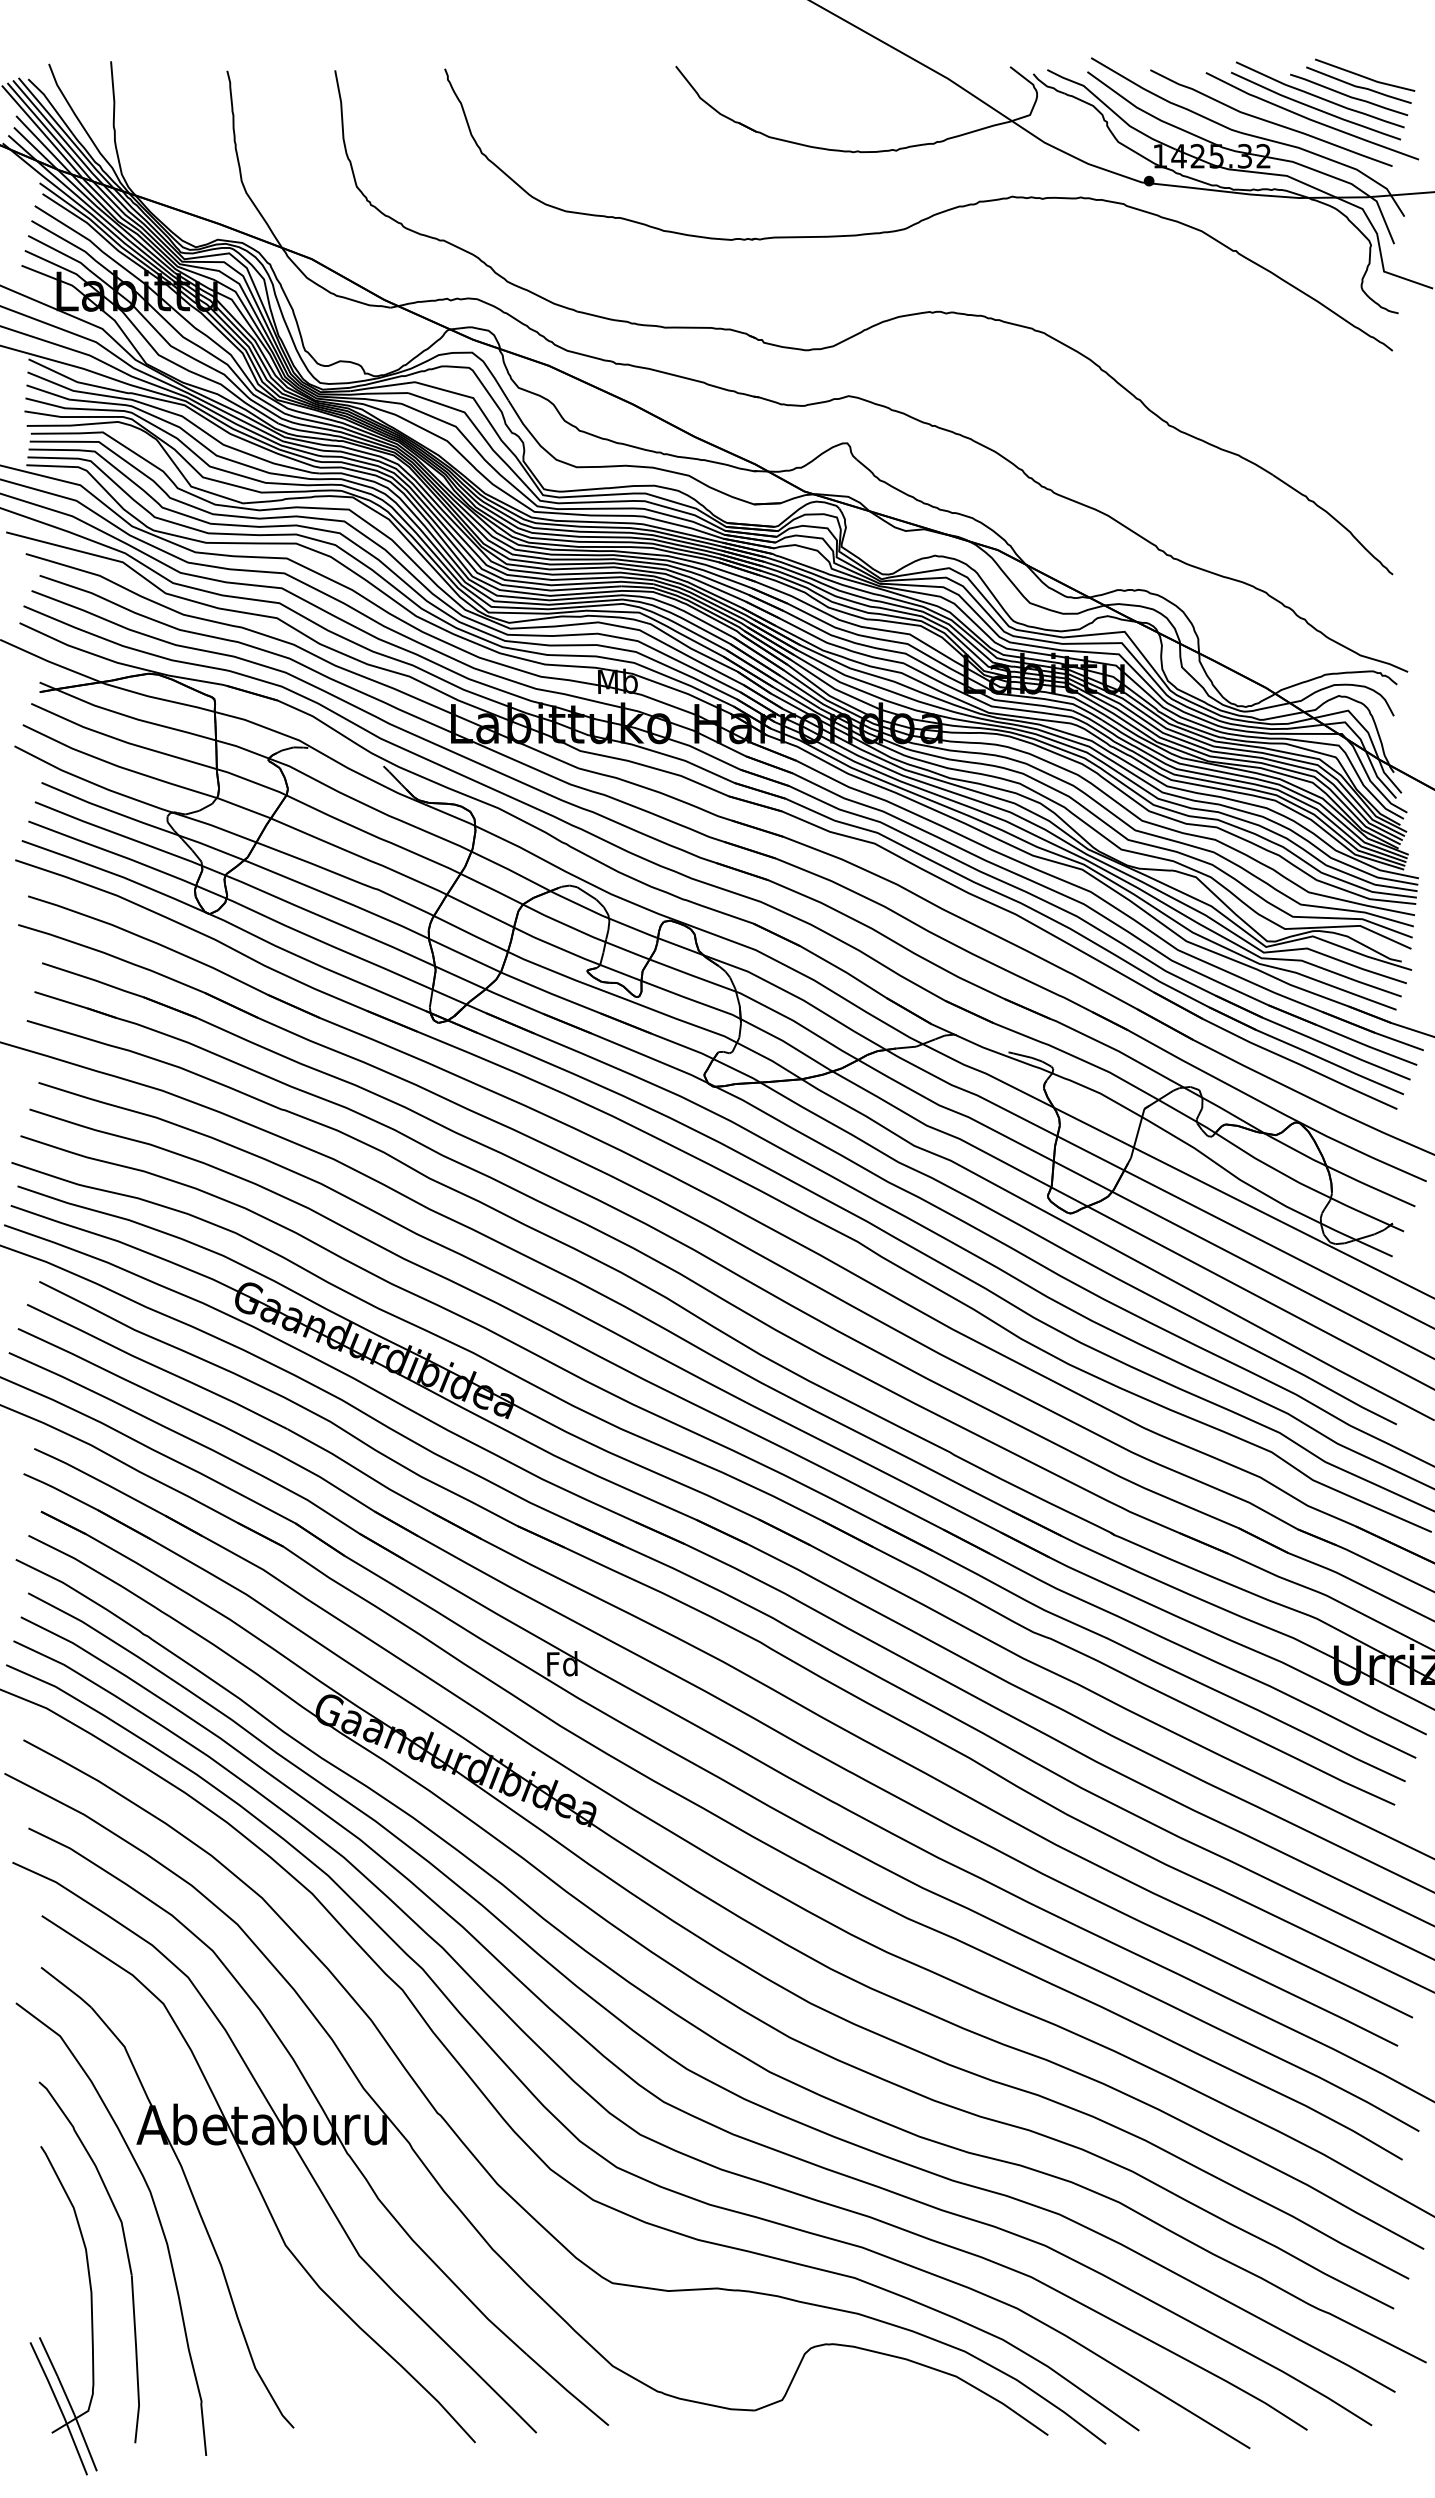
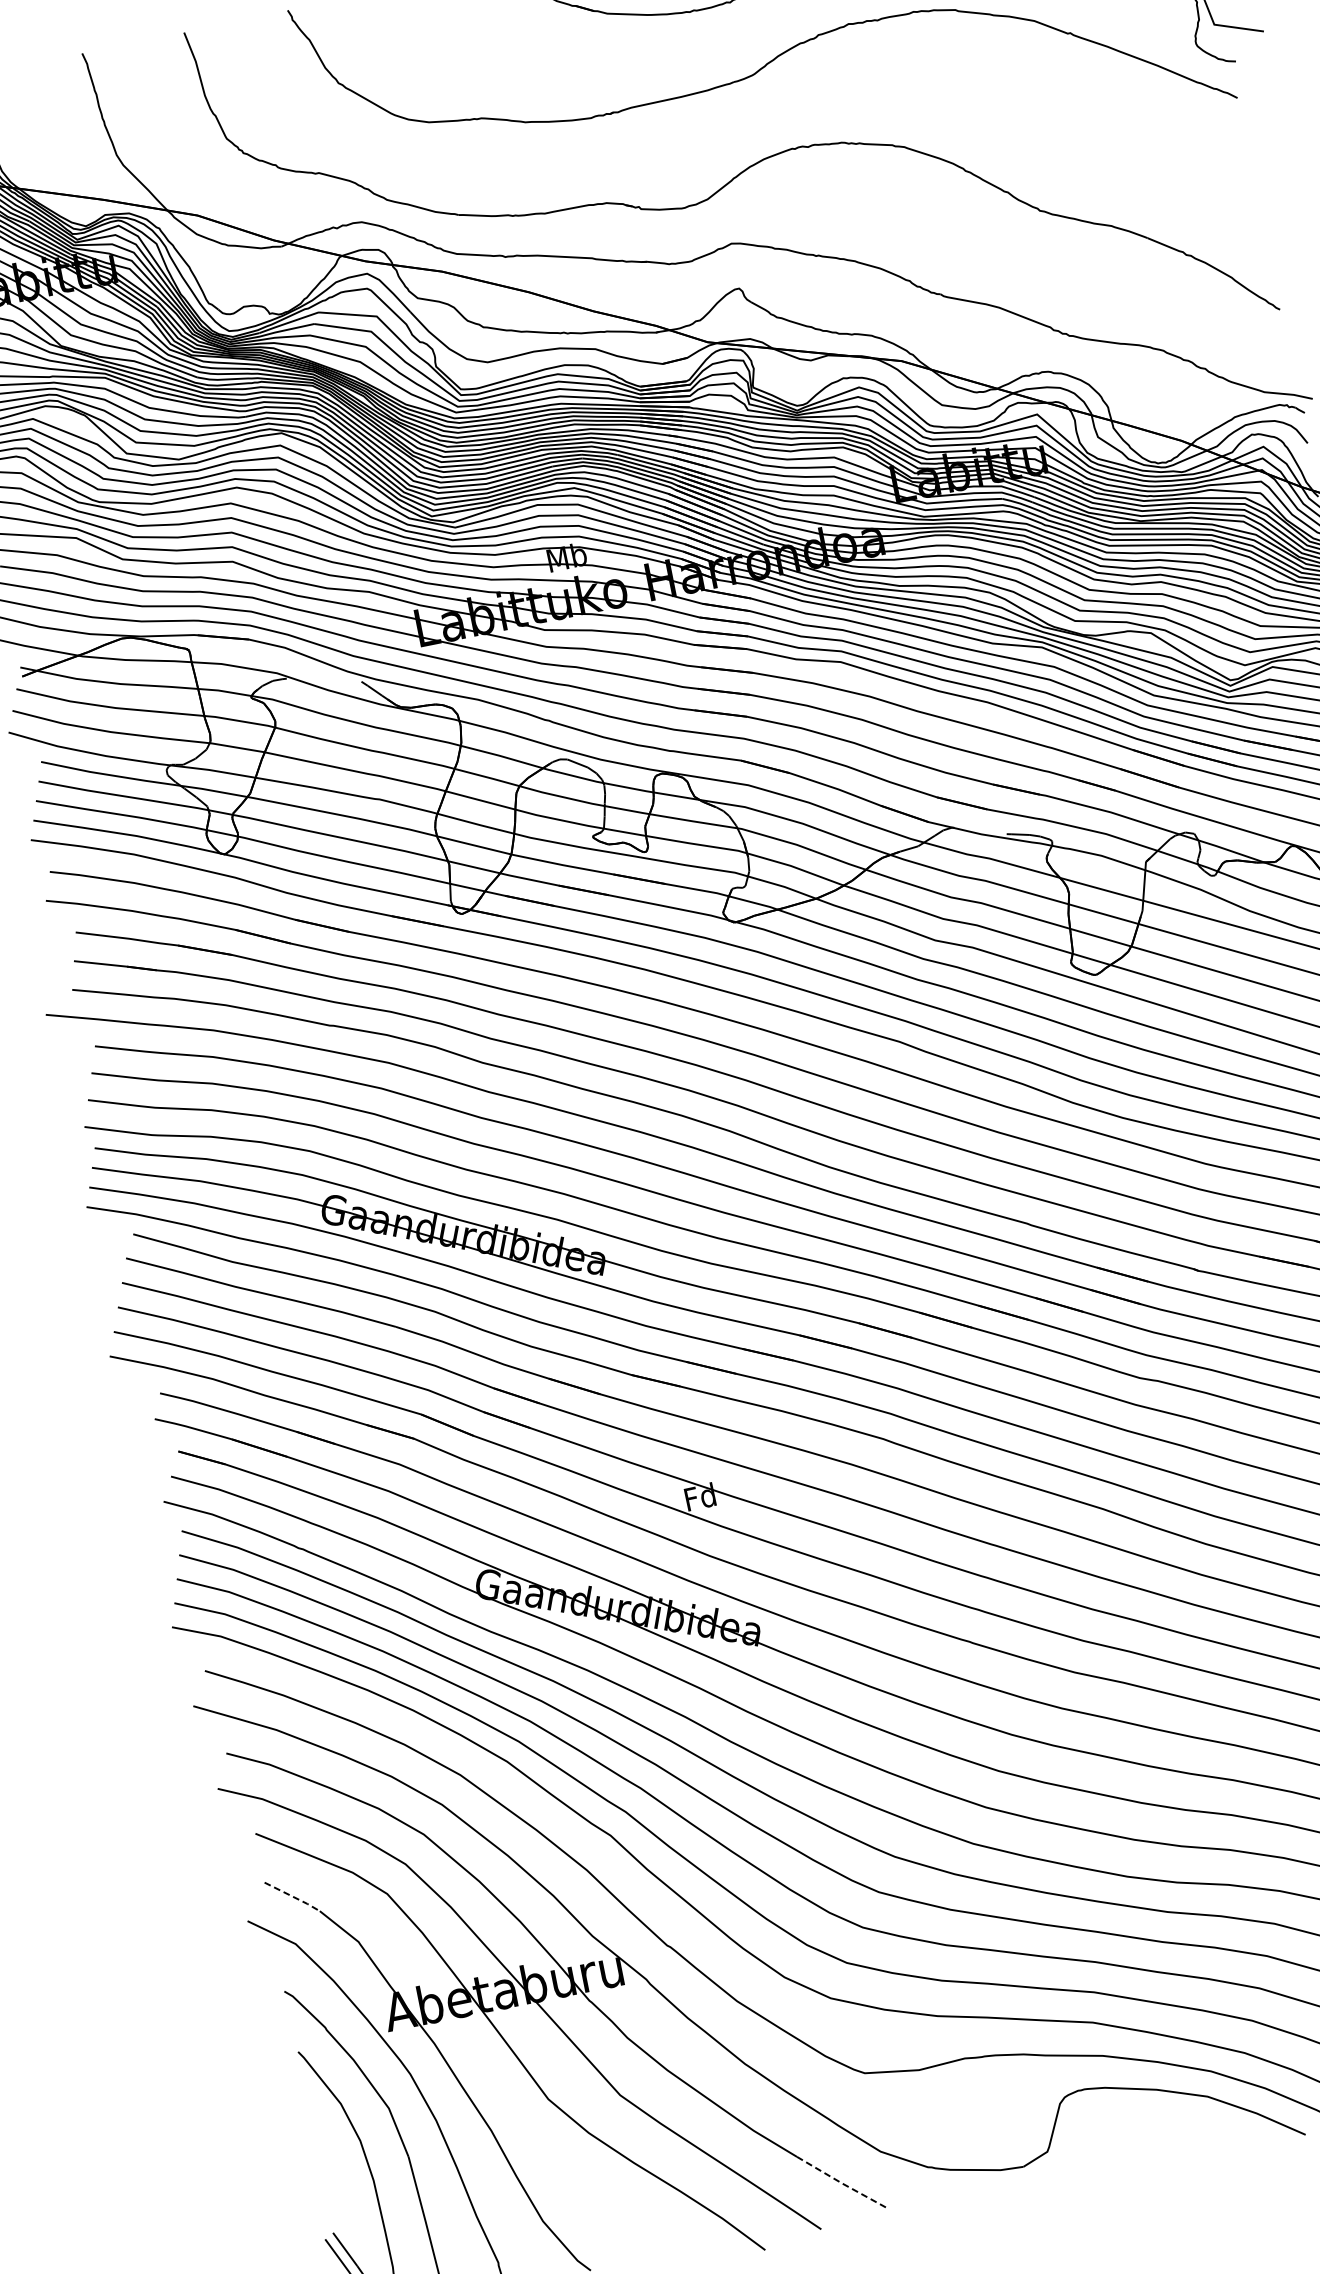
line: (67, 1987) -> (293, 1896), solid -> dashed
line: (567, 2390) -> (842, 2183), solid -> dashed

